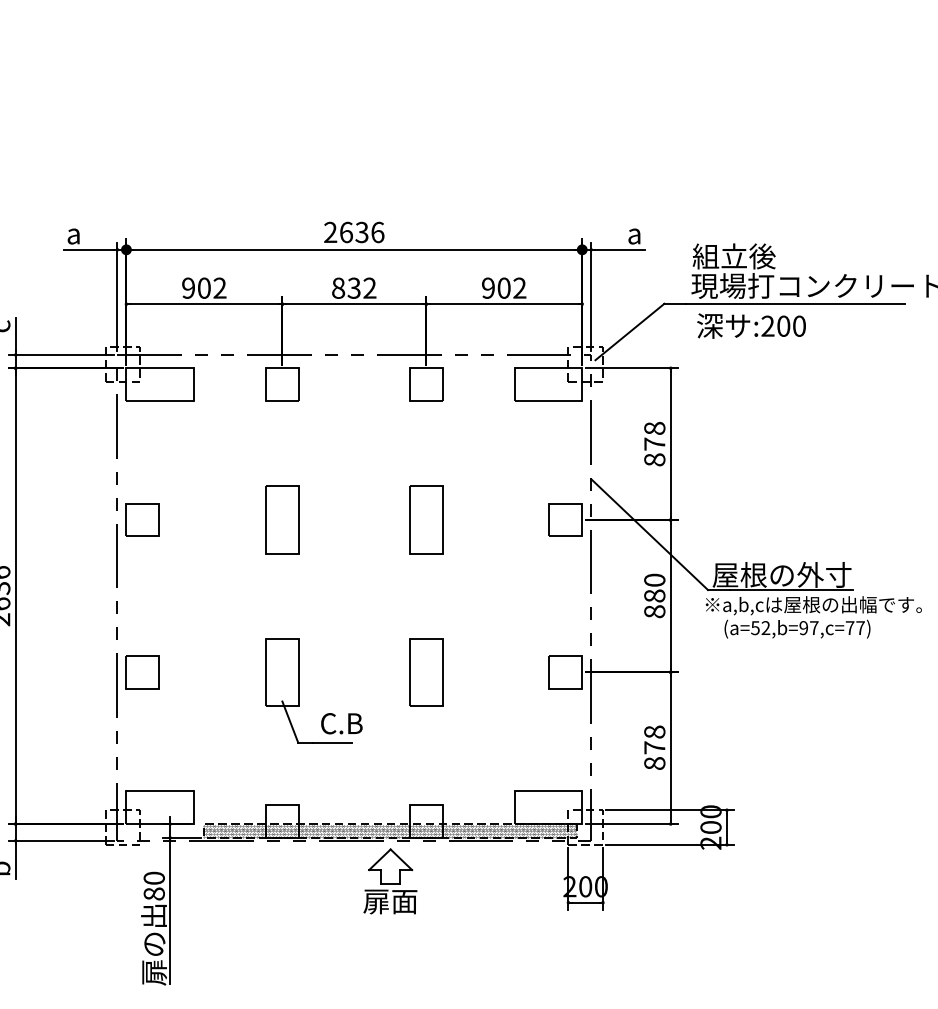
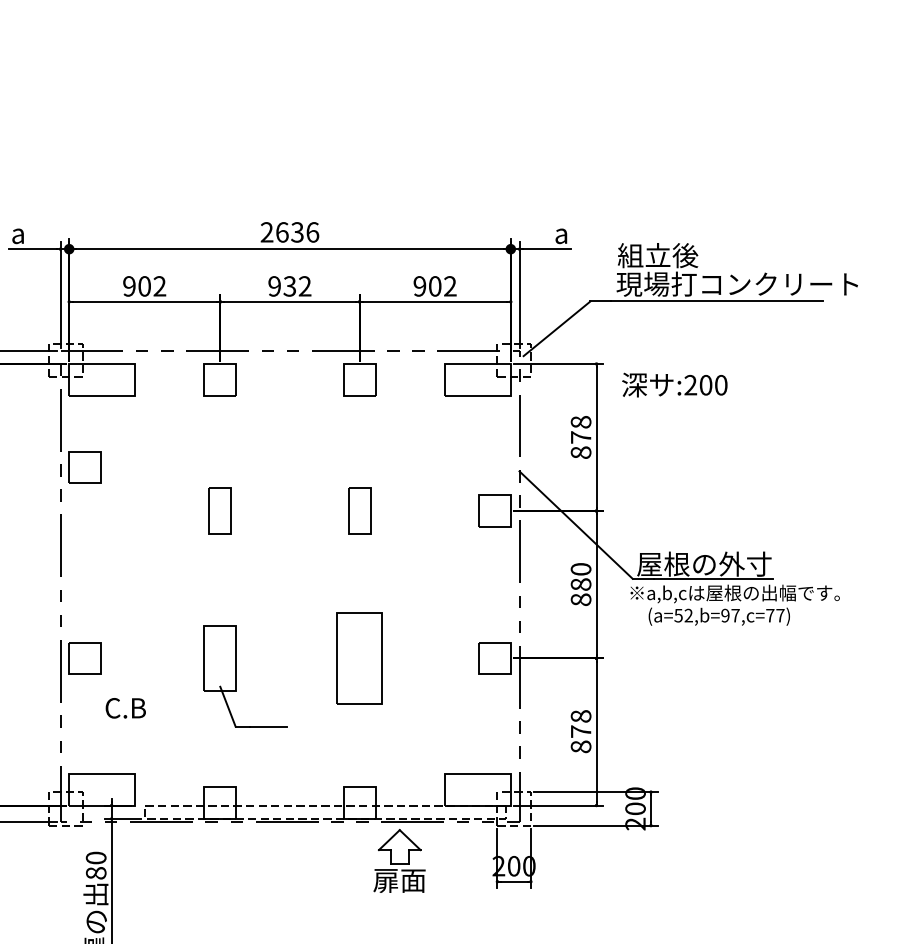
text: (338, 287) -> (274, 285), 832 -> 932
text: (751, 325) -> (674, 384), moved
part: (142, 519) -> (84, 466), moved
part: (282, 519) -> (220, 510), size x0.7
part: (426, 519) -> (359, 510), size x0.7
part: (426, 672) -> (359, 658), size x1.4
text: (341, 723) -> (125, 708), moved
hatch: (390, 830) -> (325, 811), removed
part: (390, 881) -> (399, 861), moved

